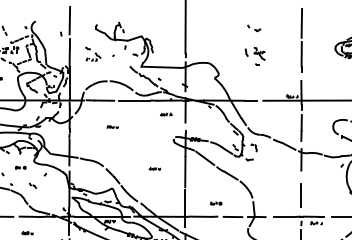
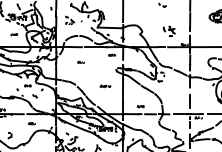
part: (255, 56) -> (169, 31), moved
part: (154, 168) -> (105, 86), size x1.6

